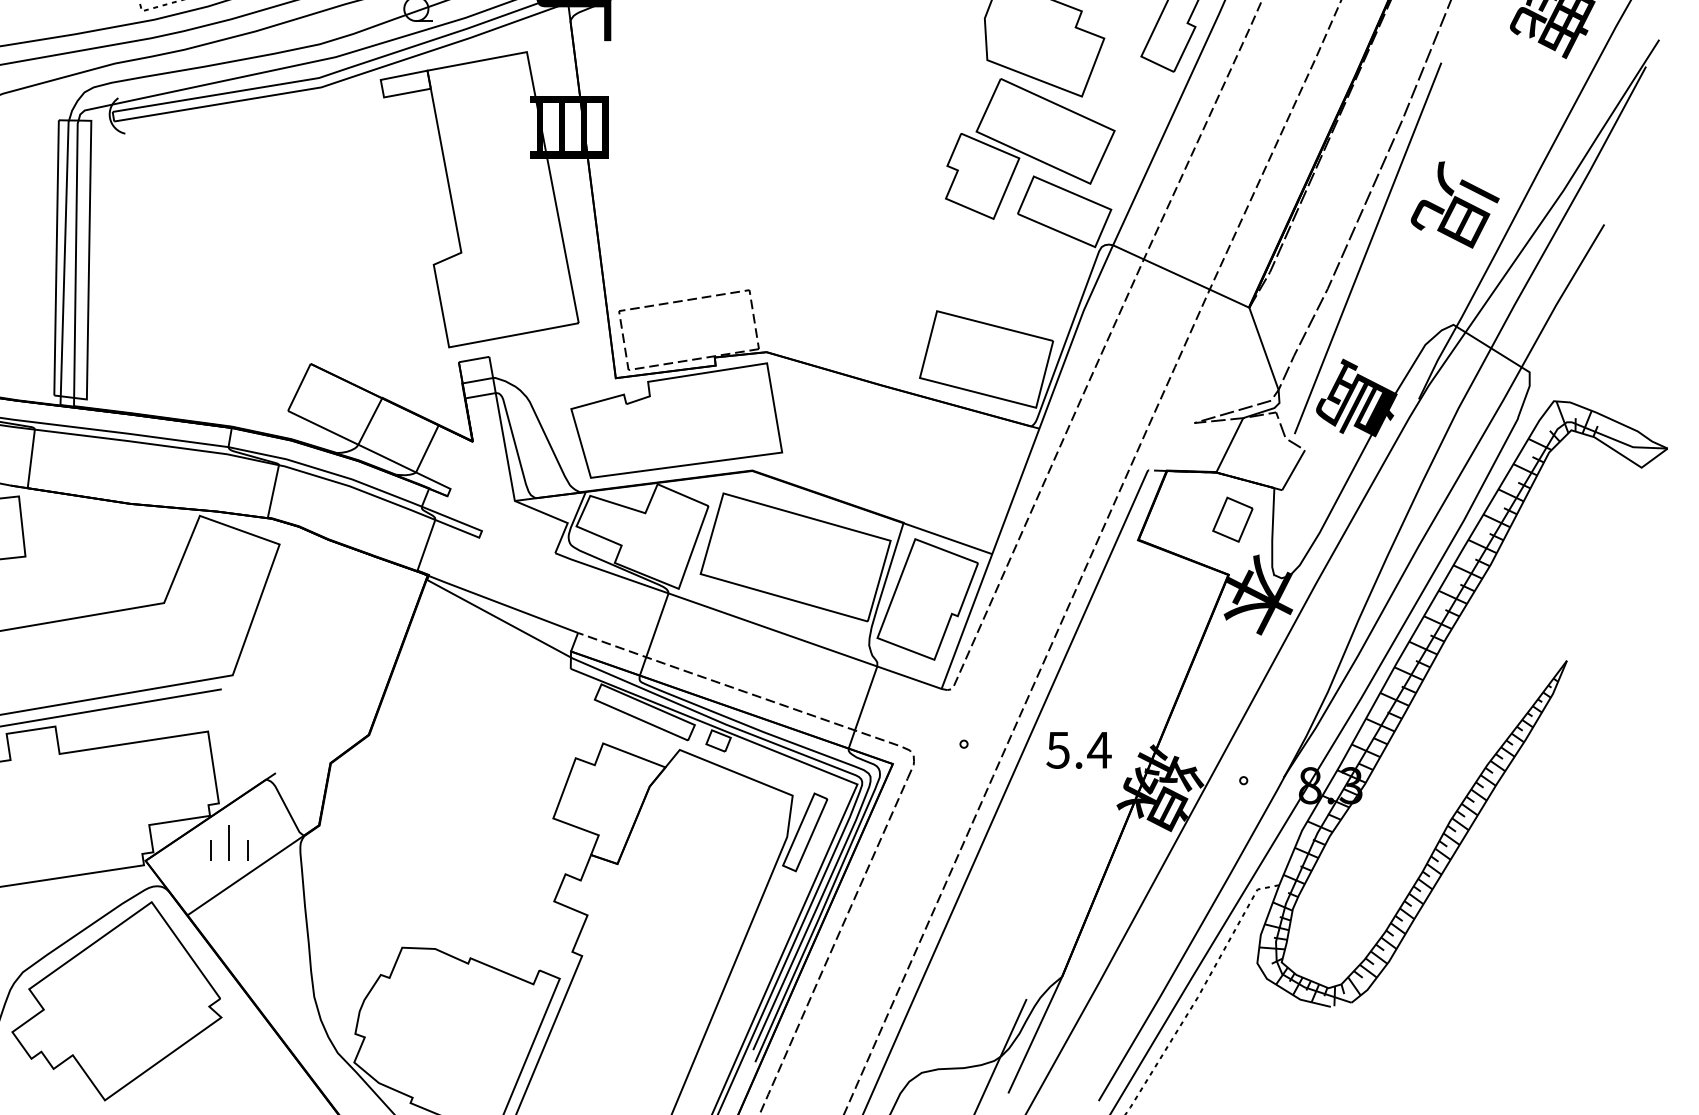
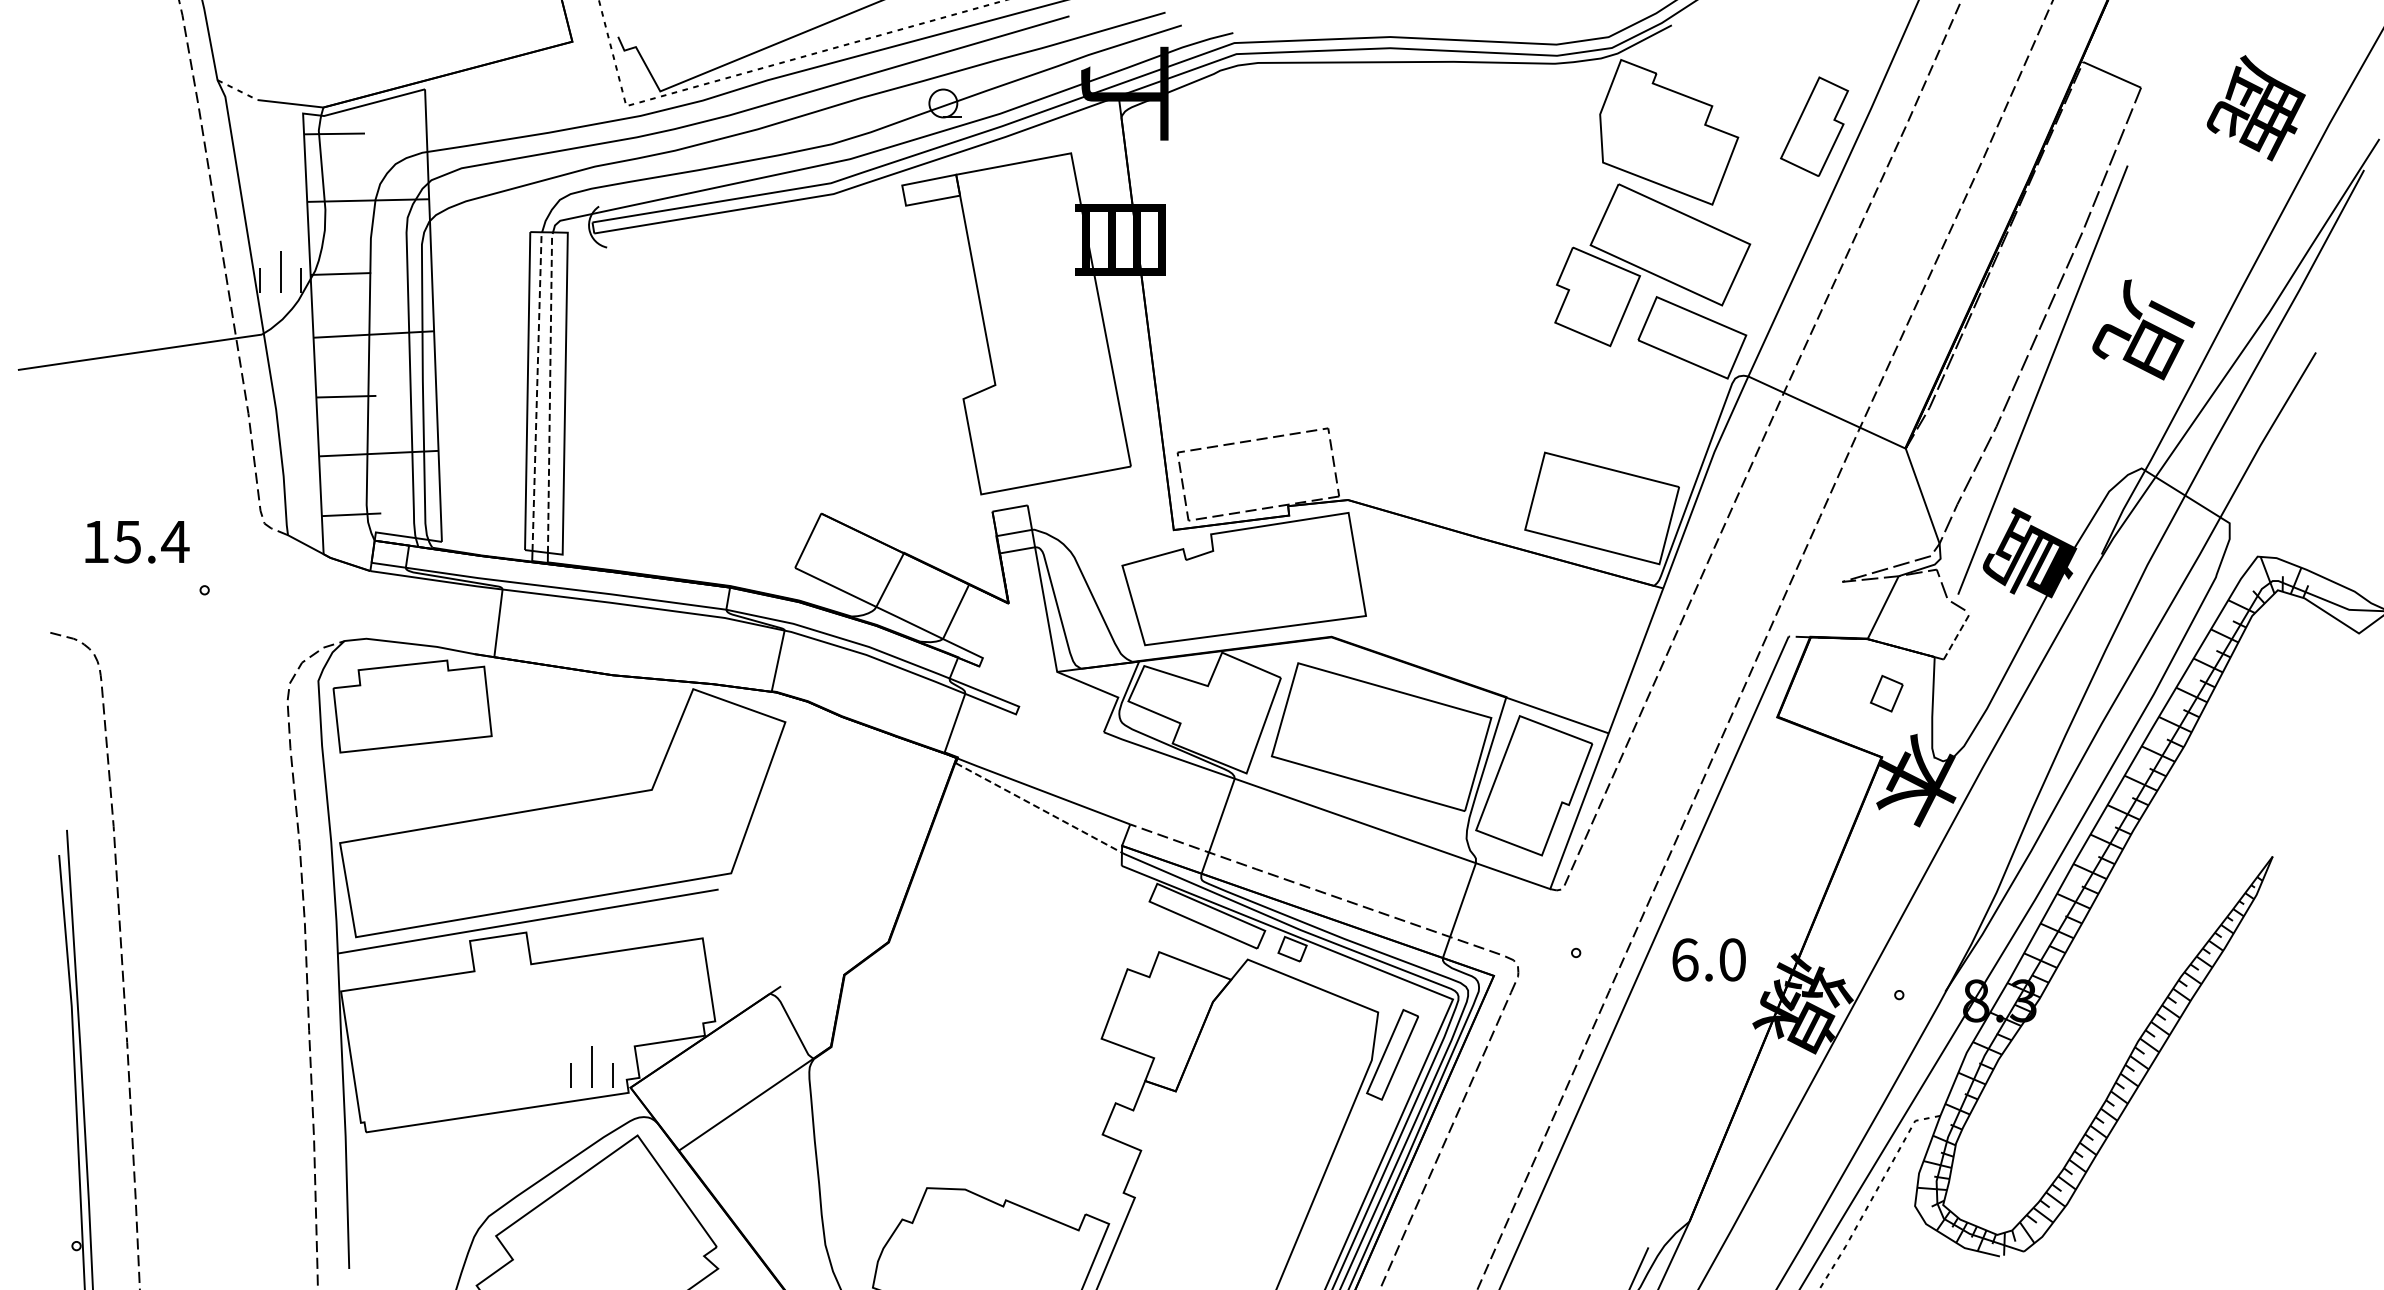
line: (65, 257) -> (537, 390), solid -> dashed
line: (76, 258) -> (550, 391), solid -> dashed
line: (1293, 470) -> (1956, 636), solid -> dashed
part: (1232, 519) -> (1886, 693), size x0.7
line: (499, 619) -> (1039, 808), solid -> dashed
text: (1078, 749) -> (1708, 959), 5.4 -> 6.0
part: (228, 842) -> (591, 1066), moved

